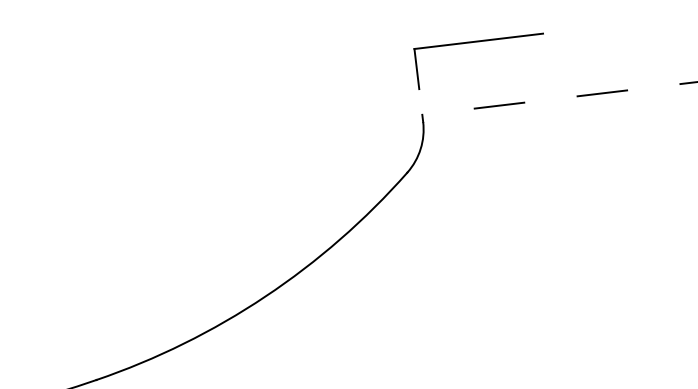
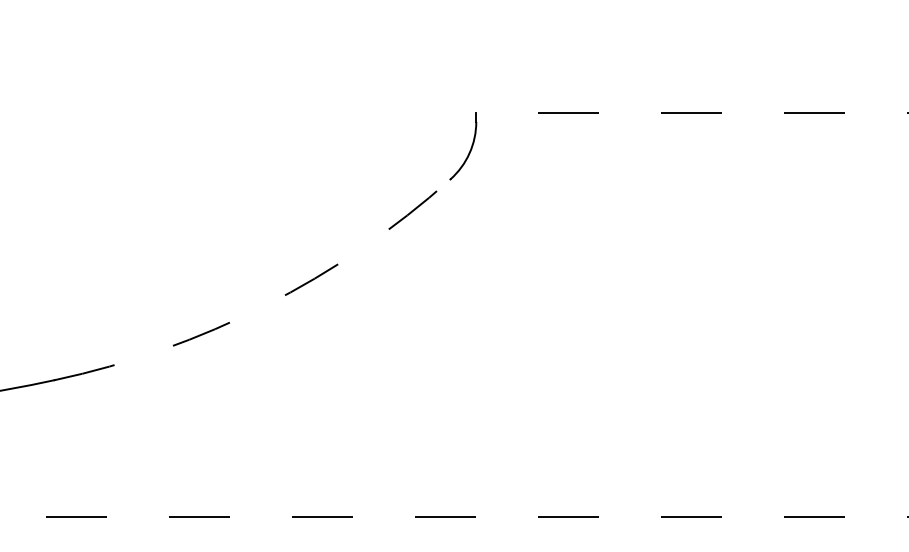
part: (478, 42) -> (552, 35), removed
arc: (265, 296) -> (265, 305), solid -> dashed

